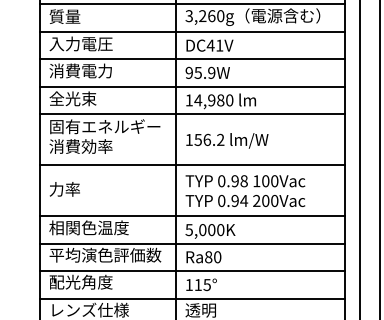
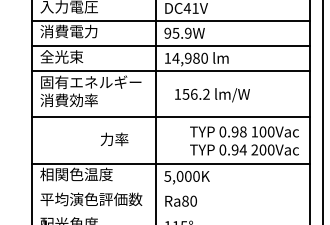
text: (227, 140) -> (212, 94), moved
text: (64, 189) -> (114, 139), moved
text: (245, 191) -> (244, 141), moved
line: (192, 243) -> (170, 188), removed
line: (192, 271) -> (170, 214), removed

